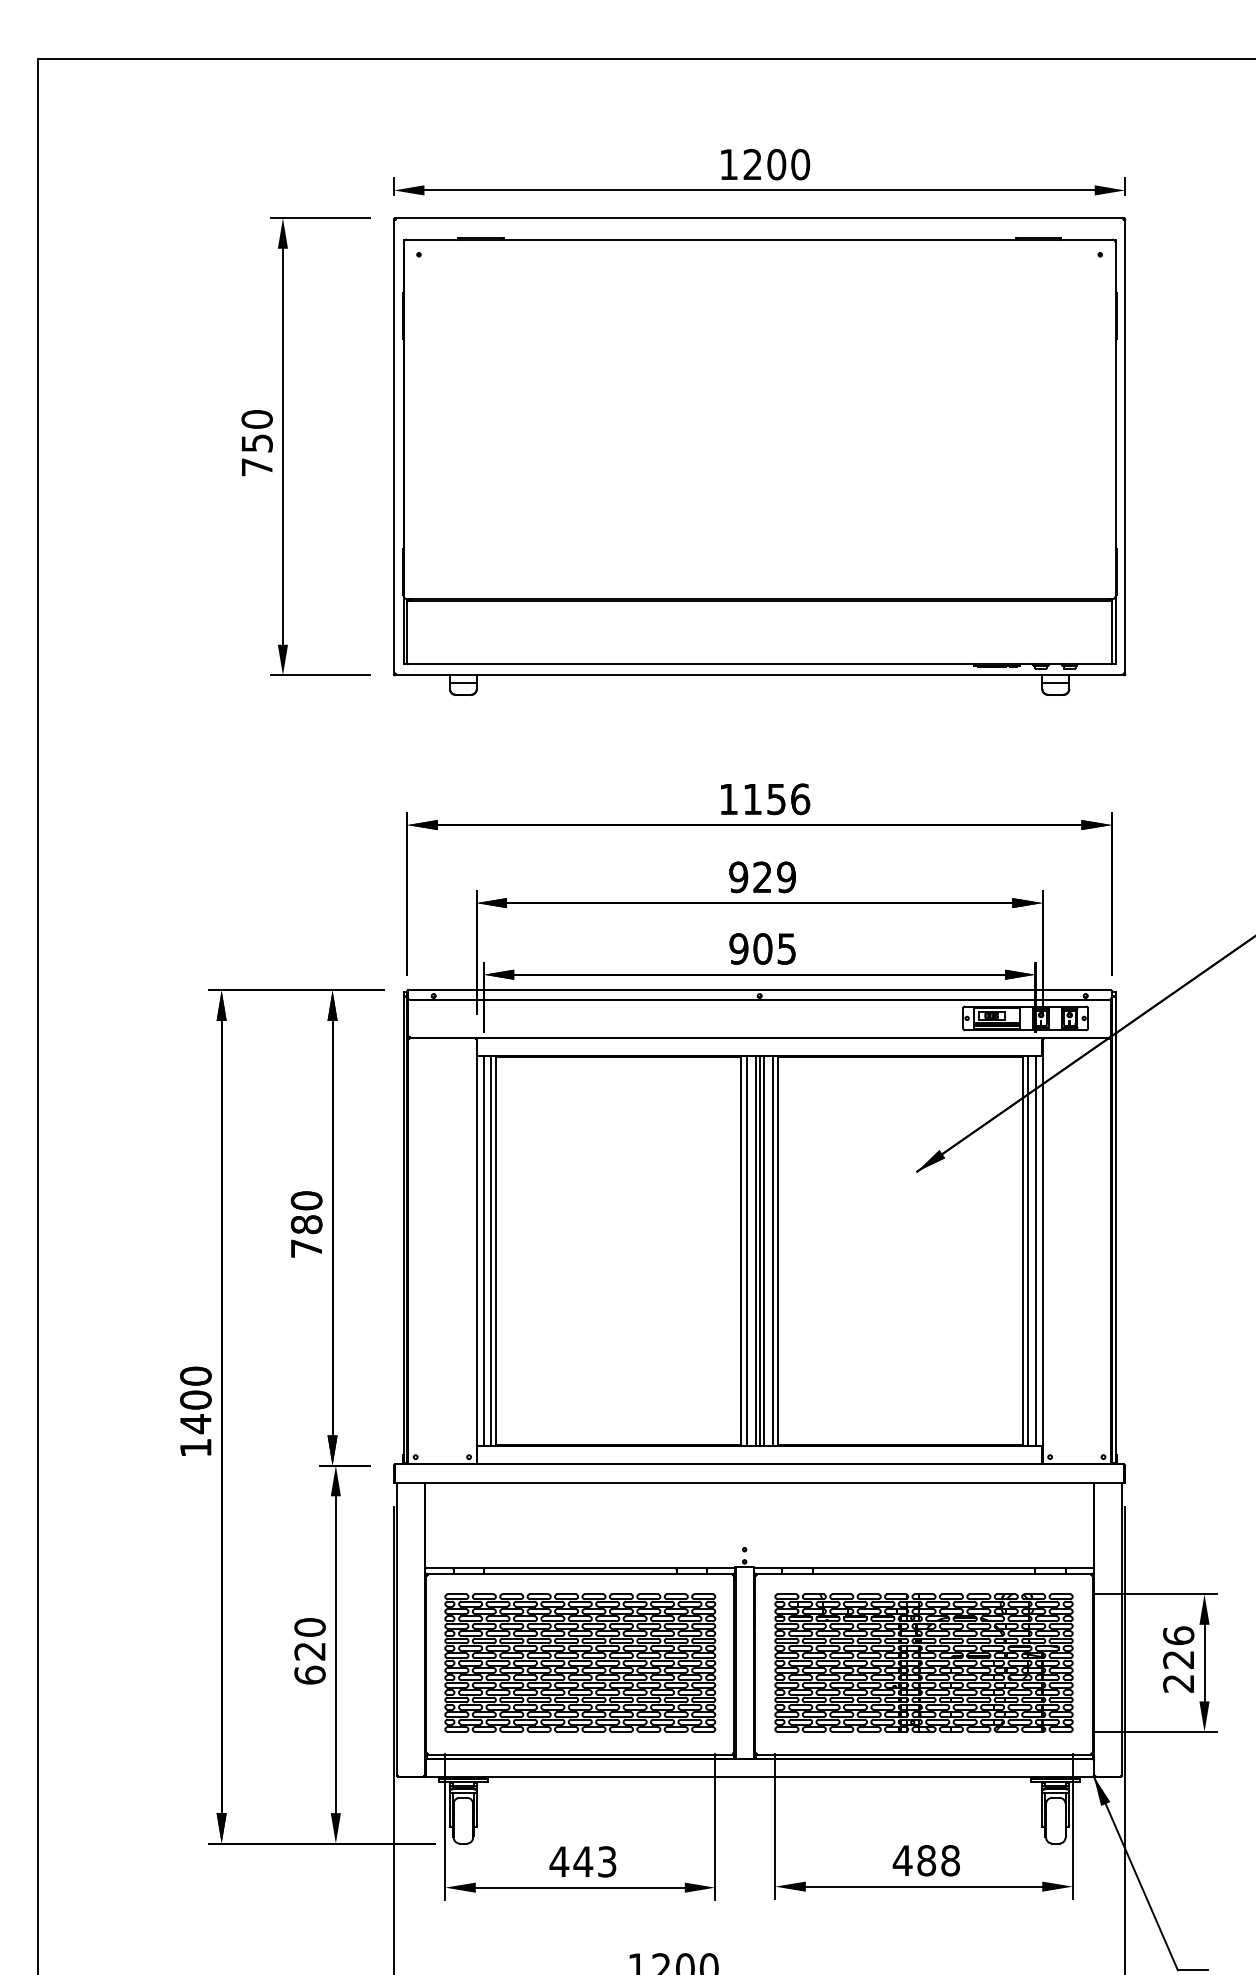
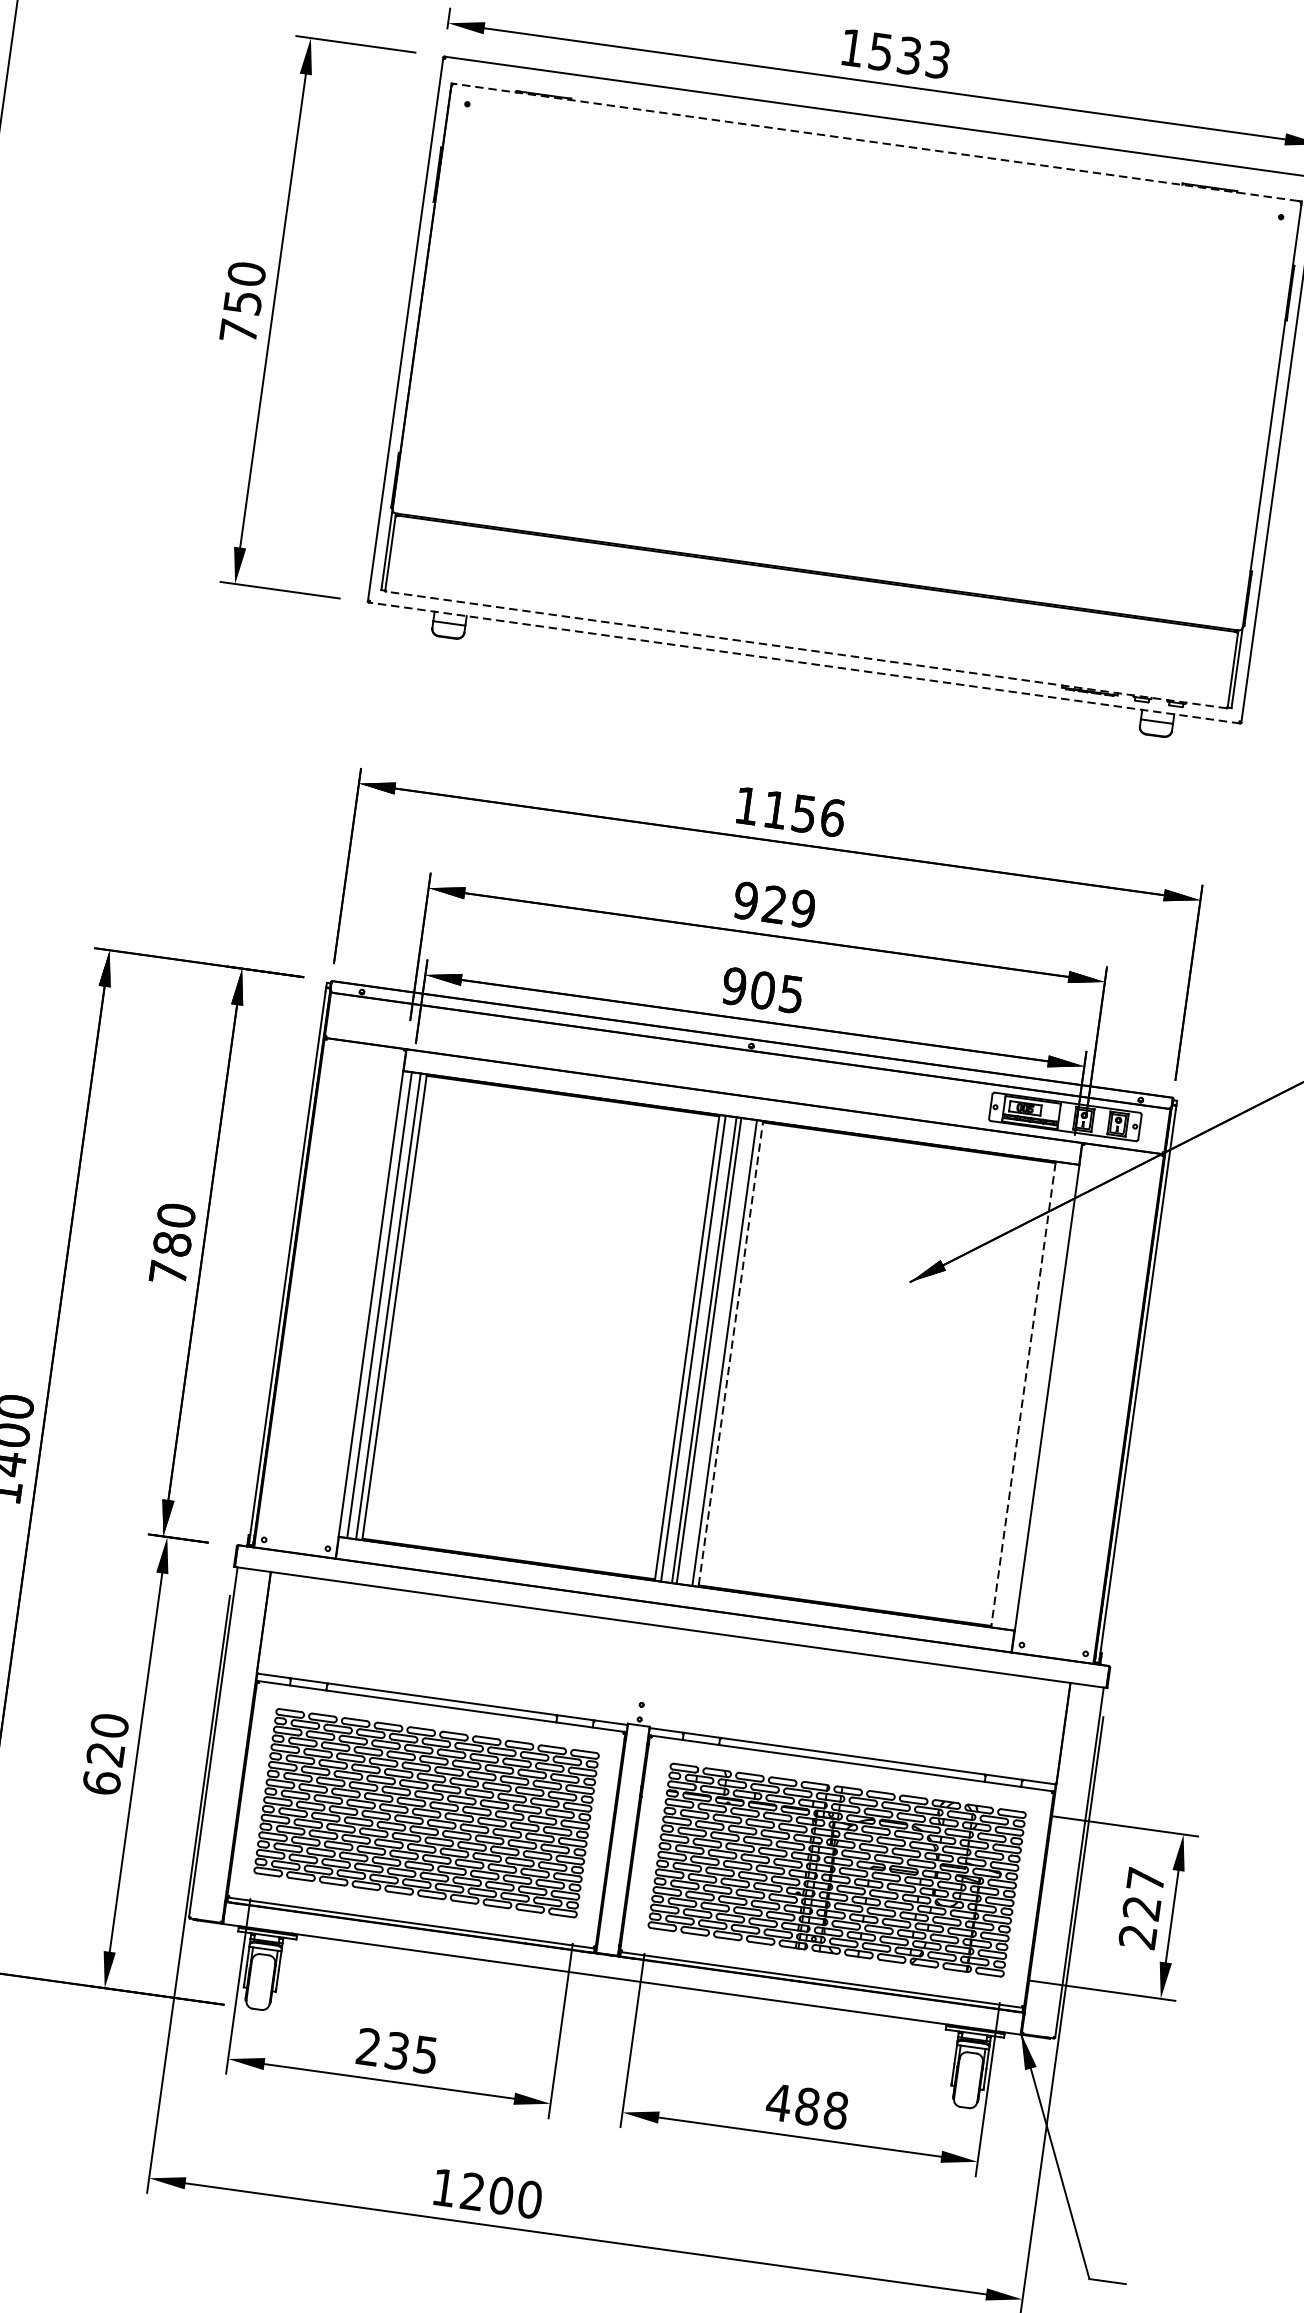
text: (776, 164) -> (909, 55), 1200 -> 1533
line: (759, 239) -> (876, 142), solid -> dashed
line: (759, 664) -> (806, 650), solid -> dashed
line: (759, 675) -> (804, 663), solid -> dashed
line: (763, 1251) -> (713, 1351), removed
line: (777, 1251) -> (730, 1354), solid -> dashed
line: (1022, 1251) -> (1023, 1394), solid -> dashed
line: (1028, 1251) -> (1030, 1395), removed
line: (1035, 1251) -> (1038, 1396), removed
text: (1178, 1635) -> (1145, 1879), 226 -> 227
text: (582, 1861) -> (396, 2050), 443 -> 235

